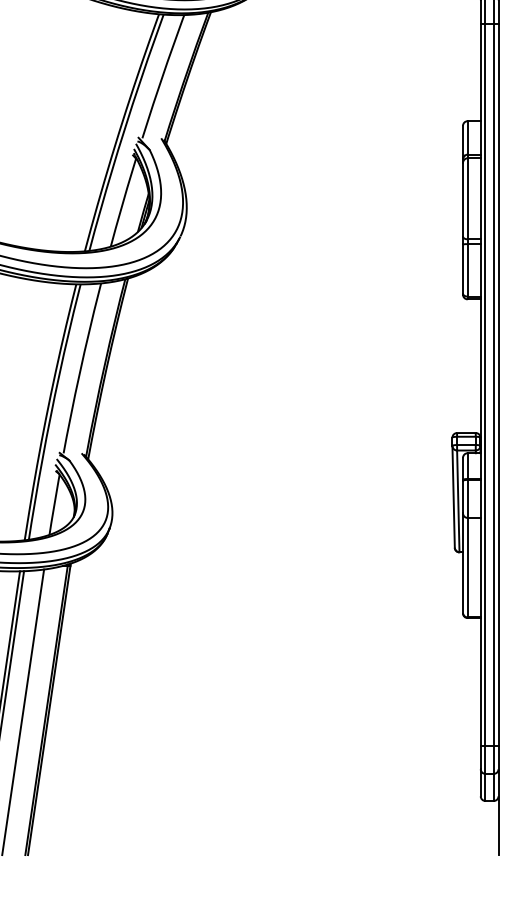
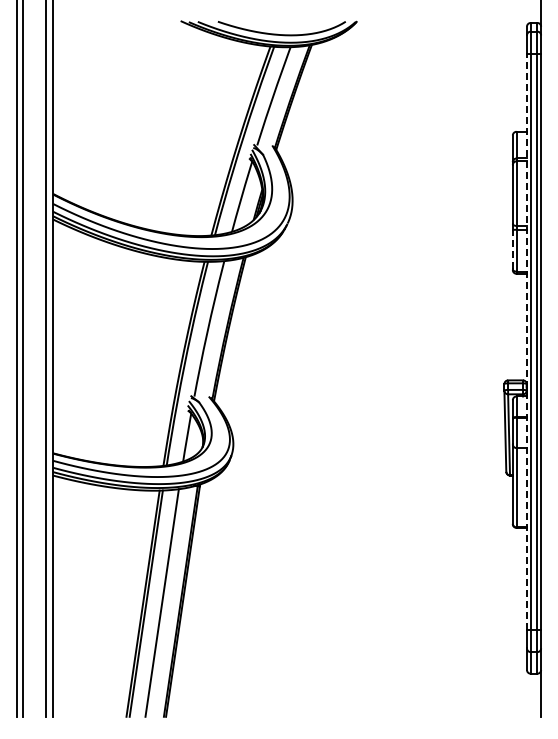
line: (462, 268) -> (512, 249), solid -> dashed
line: (480, 384) -> (526, 341), solid -> dashed

